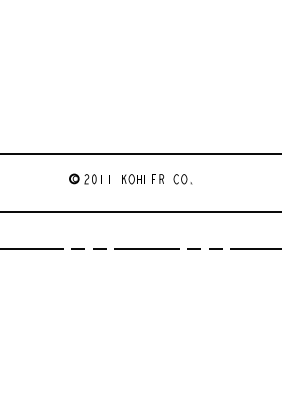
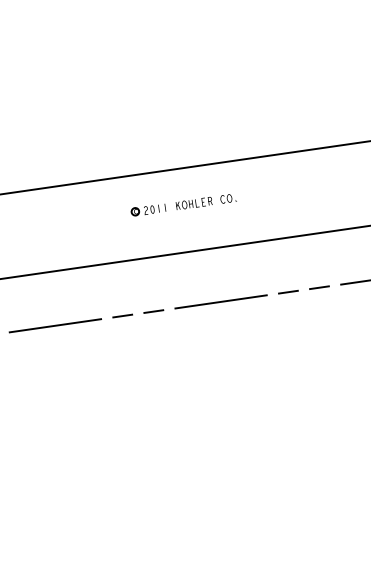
part: (130, 178) -> (183, 204), size x0.6

